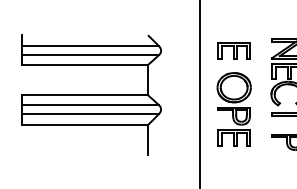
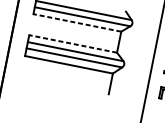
line: (85, 65) -> (77, 23), solid -> dashed
line: (85, 95) -> (73, 44), solid -> dashed

